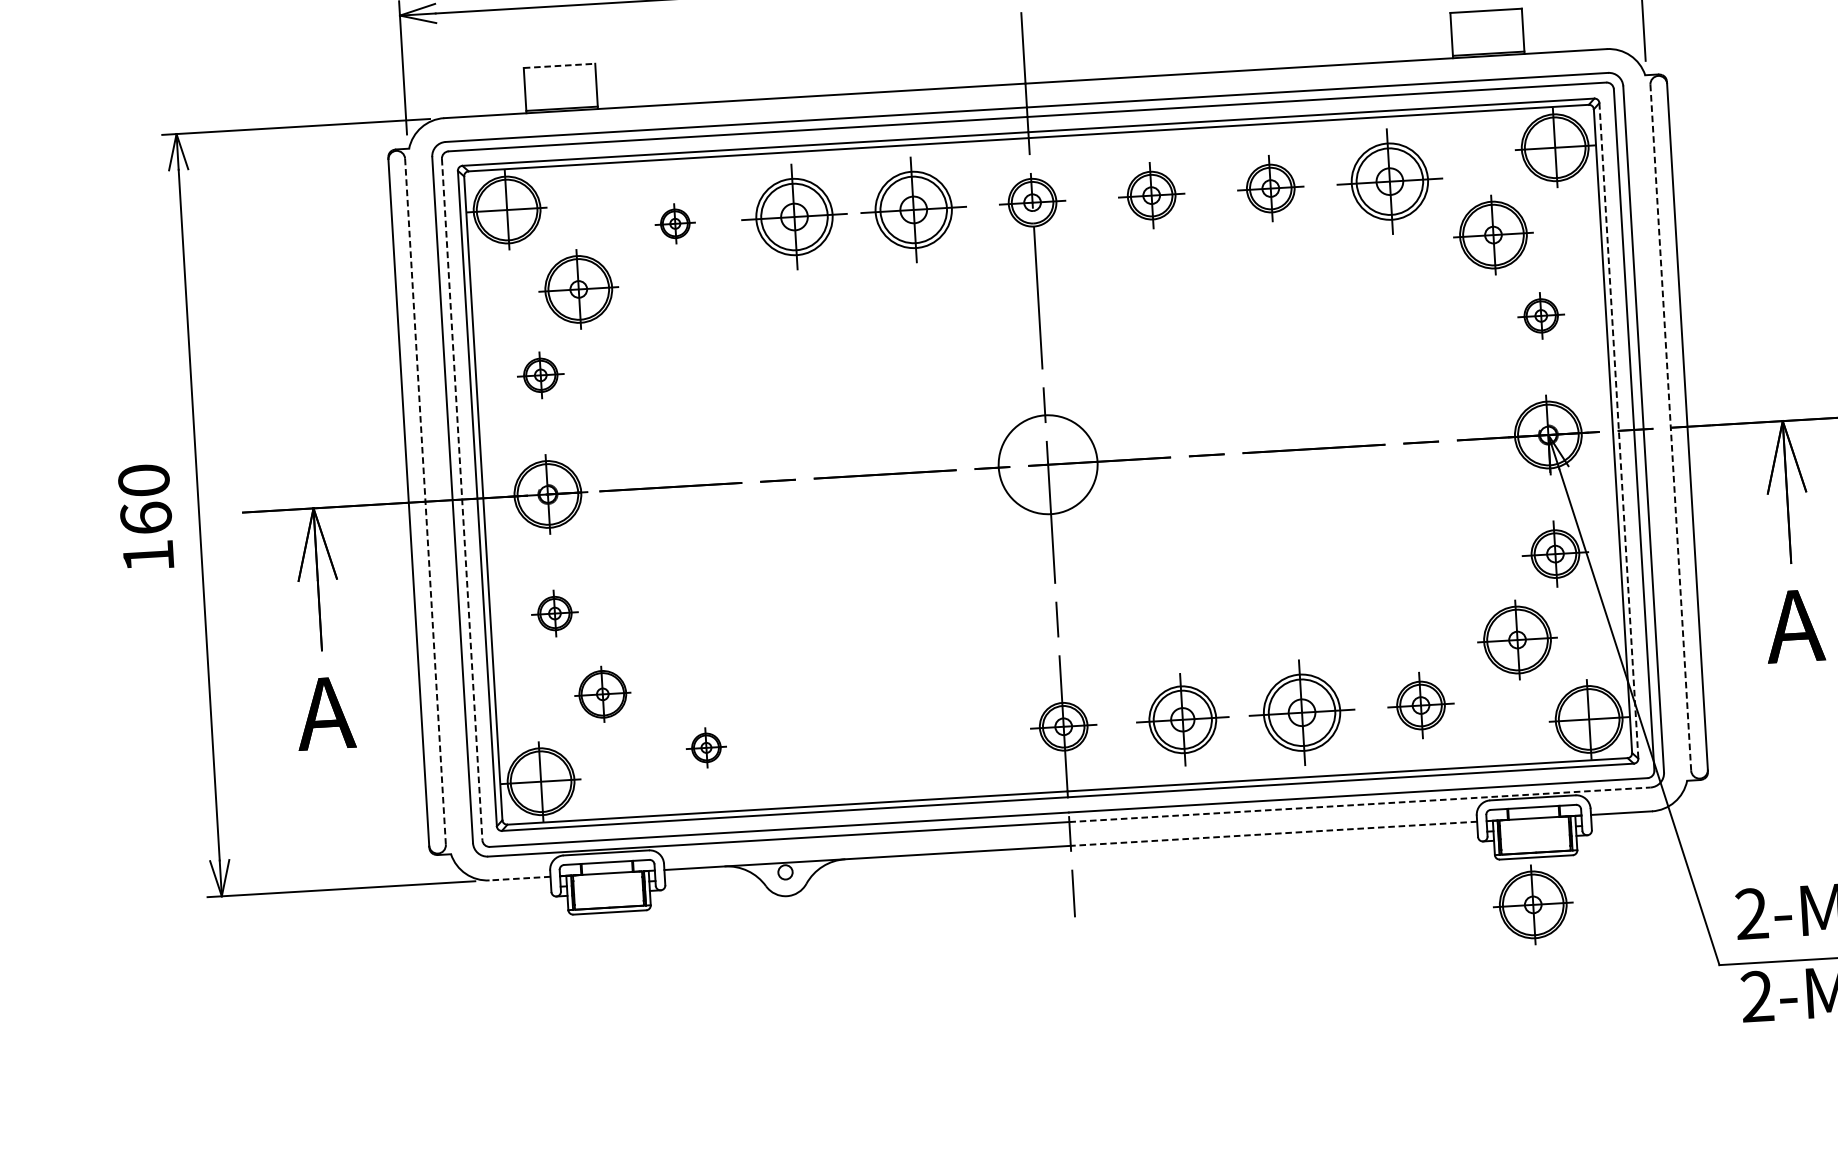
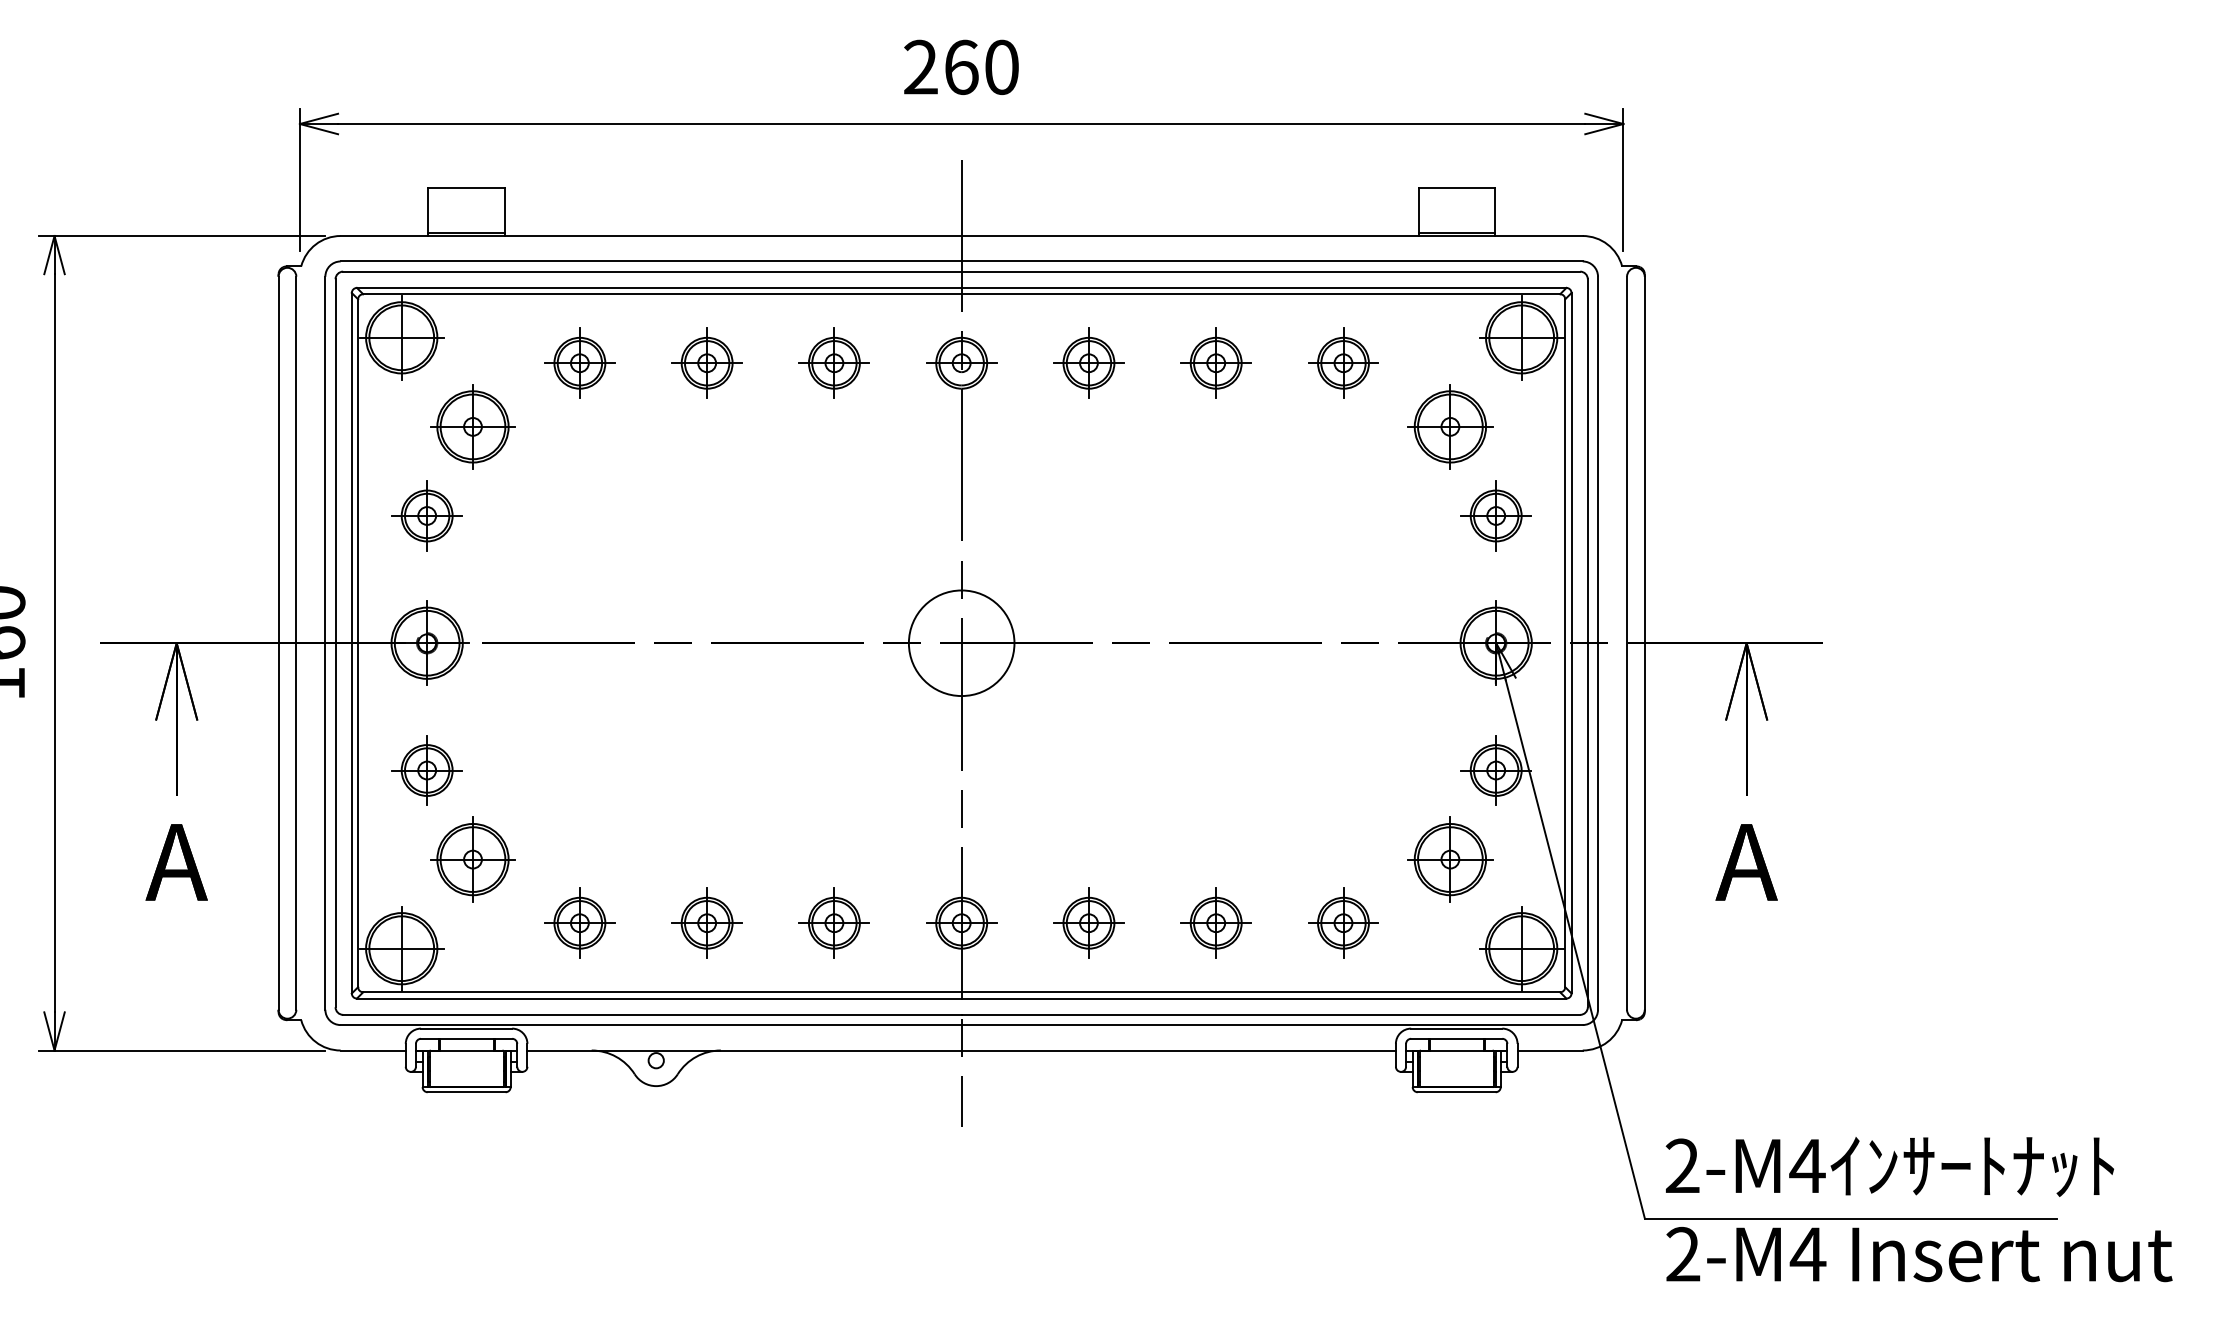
line: (560, 65) -> (467, 187), dashed -> solid
part: (1389, 180) -> (1343, 362), size x0.62
part: (912, 209) -> (833, 362), size x0.62
part: (793, 216) -> (706, 362), size x0.62
part: (674, 223) -> (579, 362), size x1.67
part: (1540, 315) -> (1495, 515), size x1.43
part: (540, 374) -> (426, 515), size x1.43
line: (1671, 427) -> (1627, 643), dashed -> solid
line: (1618, 431) -> (1571, 643), dashed -> solid
line: (462, 499) -> (335, 643), dashed -> solid
line: (425, 501) -> (296, 643), dashed -> solid
part: (554, 613) -> (426, 770), size x1.43
part: (602, 694) -> (472, 859), size x1.43
part: (1301, 711) -> (1215, 922), size x0.62
part: (1182, 719) -> (1088, 922), size x0.71
part: (943, 733) -> (833, 922), added
part: (824, 740) -> (706, 922), added
part: (706, 747) -> (579, 922), size x1.67
line: (1360, 805) -> (1272, 1025), dashed -> solid
line: (1273, 833) -> (1178, 1050), dashed -> solid
line: (520, 878) -> (373, 1050), dashed -> solid
part: (1533, 904) -> (1450, 1142), removed

